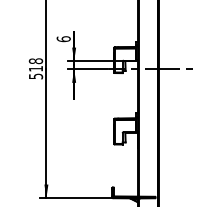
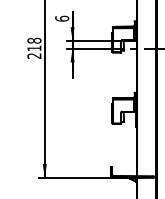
text: (35, 76) -> (33, 56), 518 -> 218

